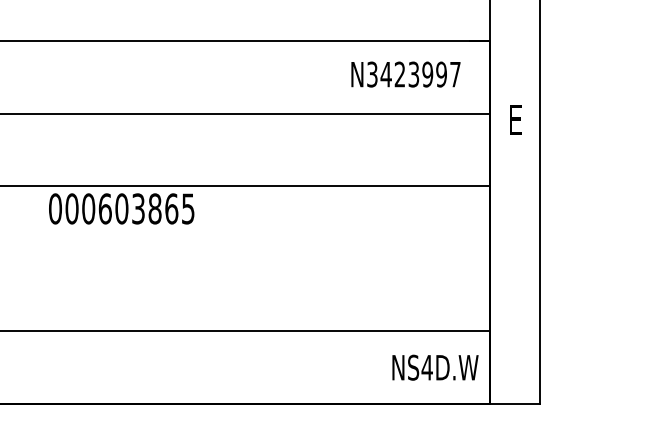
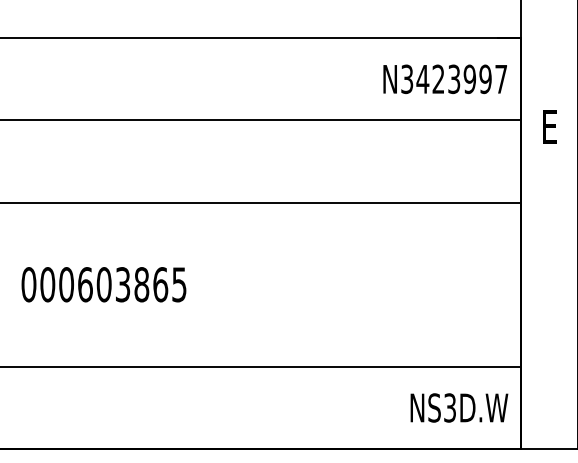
text: (405, 74) -> (444, 79), moved
text: (121, 208) -> (103, 284), moved
text: (426, 367) -> (449, 407), NS4D.W -> NS3D.W

